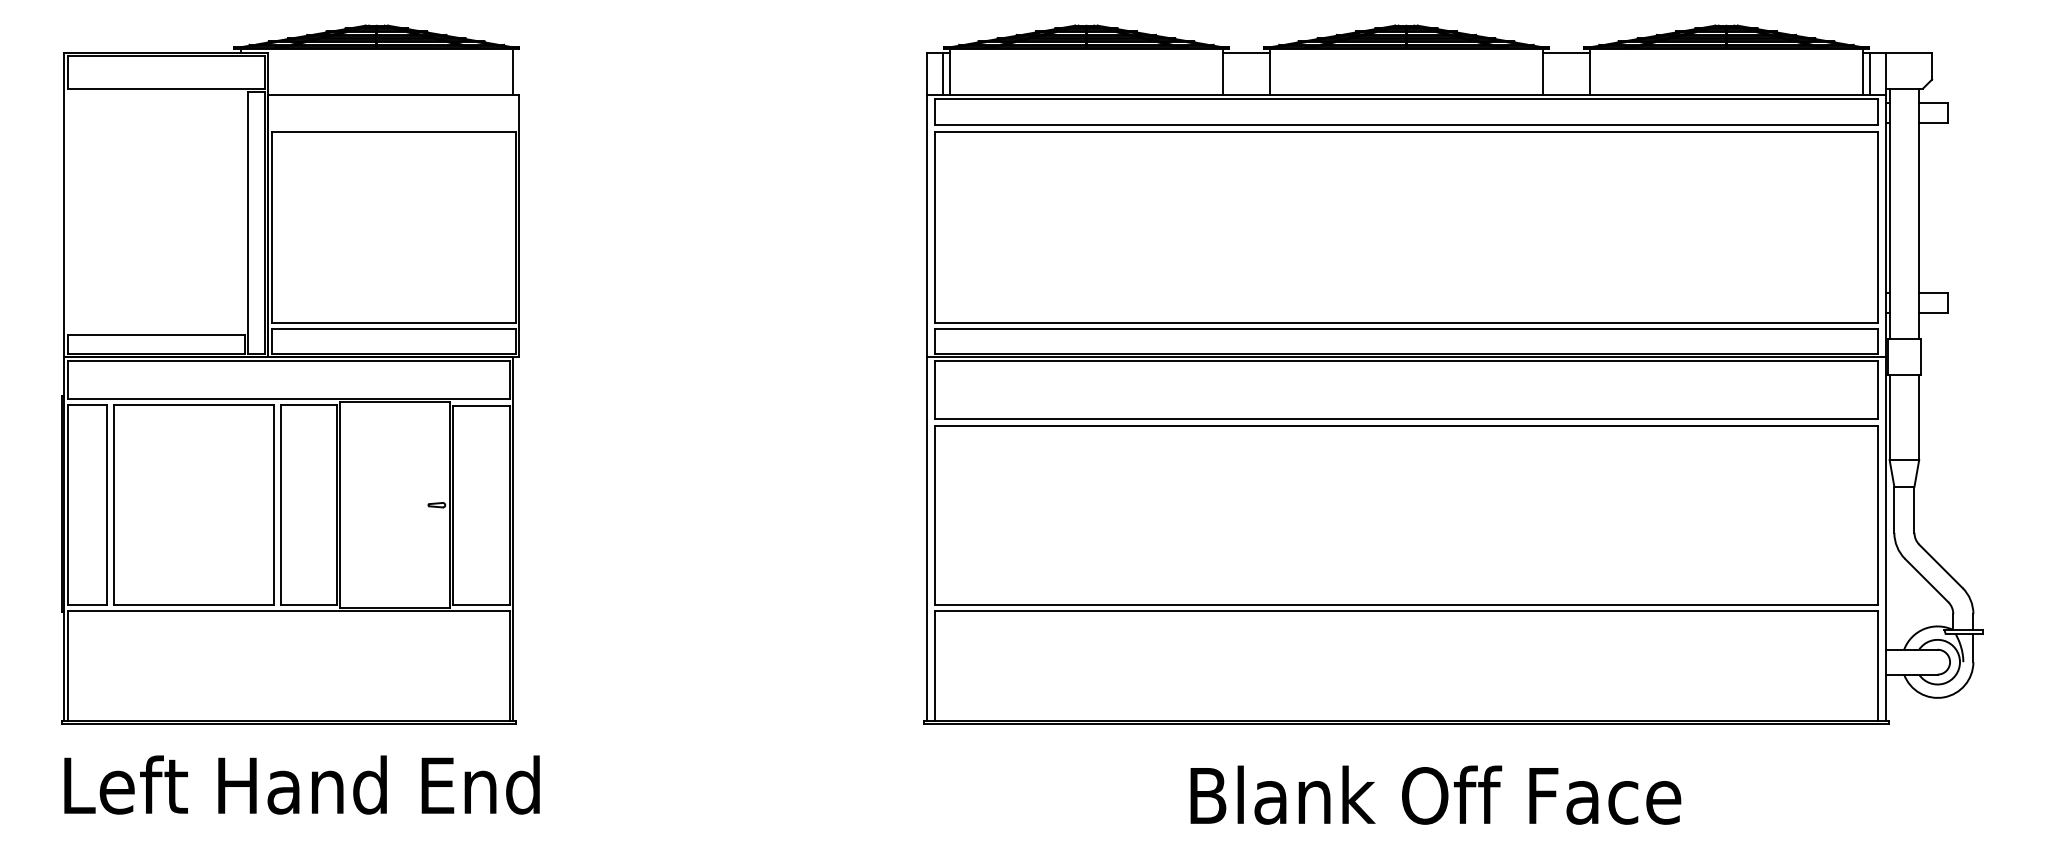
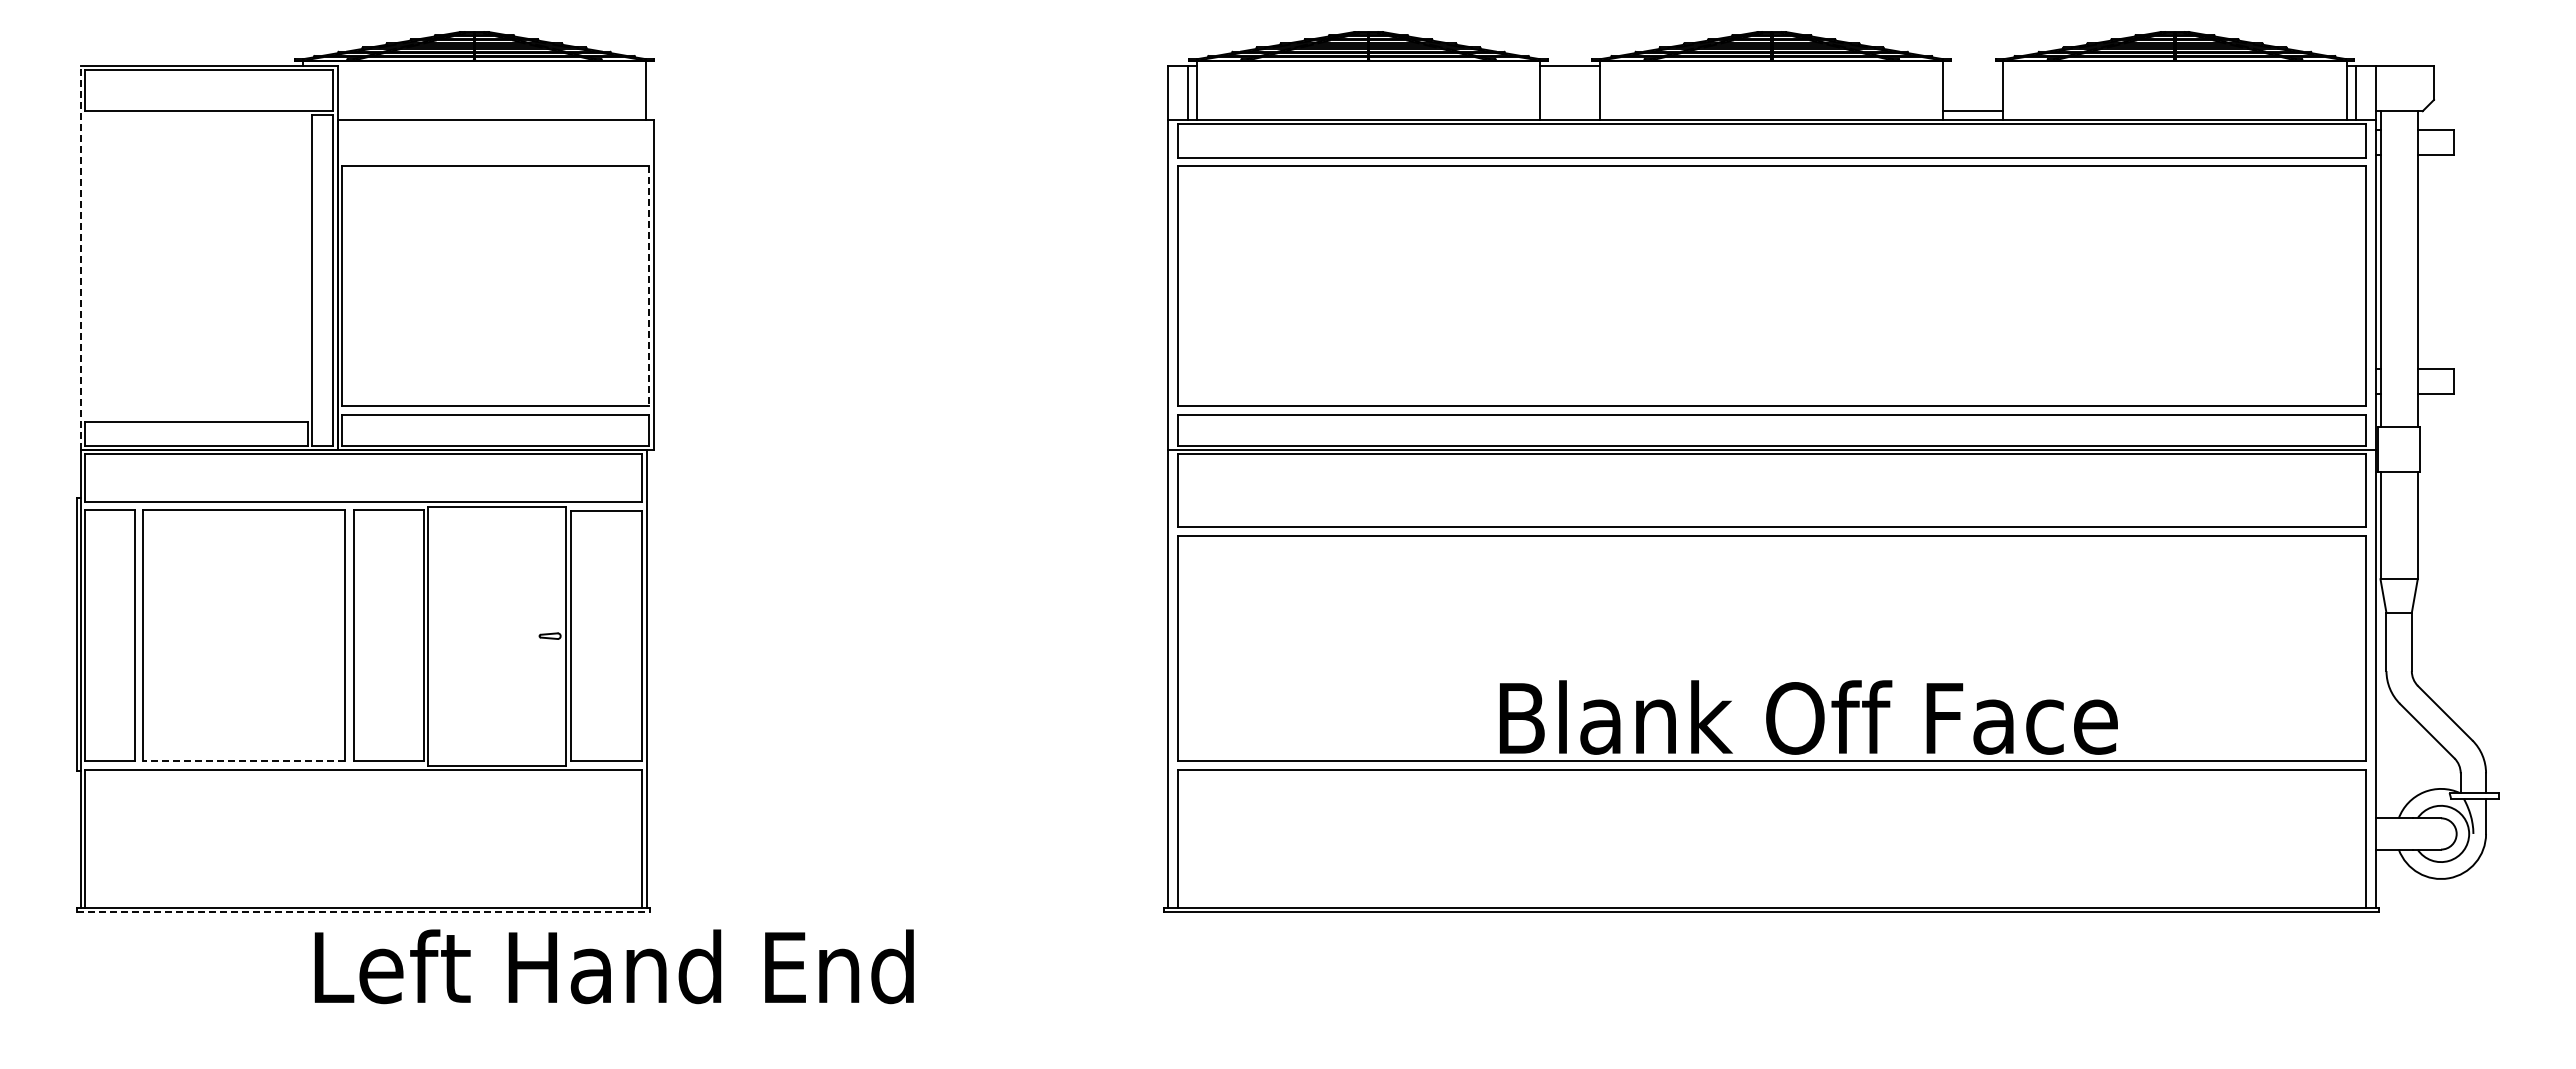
line: (1566, 53) -> (1973, 111), moved
line: (64, 204) -> (80, 257), solid -> dashed
line: (515, 227) -> (649, 286), solid -> dashed
line: (194, 604) -> (244, 761), solid -> dashed
line: (289, 724) -> (364, 912), solid -> dashed
text: (301, 784) -> (613, 966), moved
text: (1435, 795) -> (1808, 717), moved

